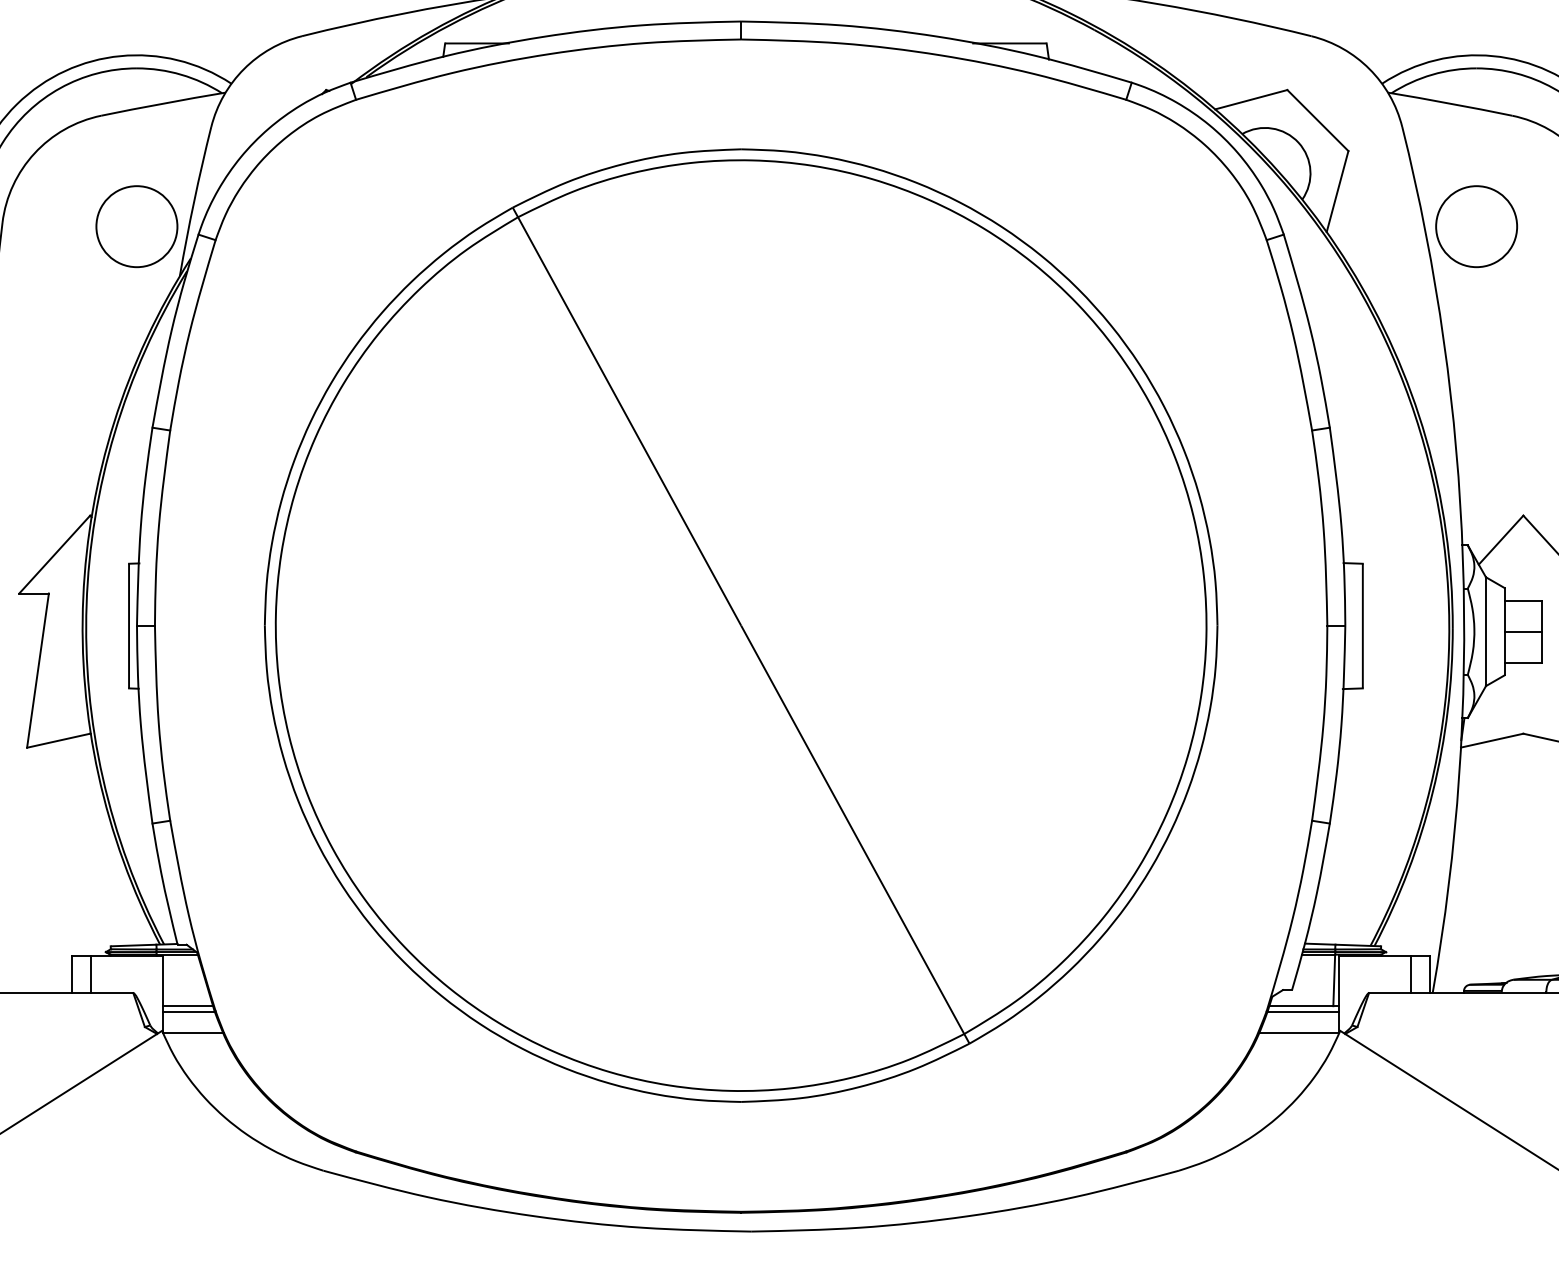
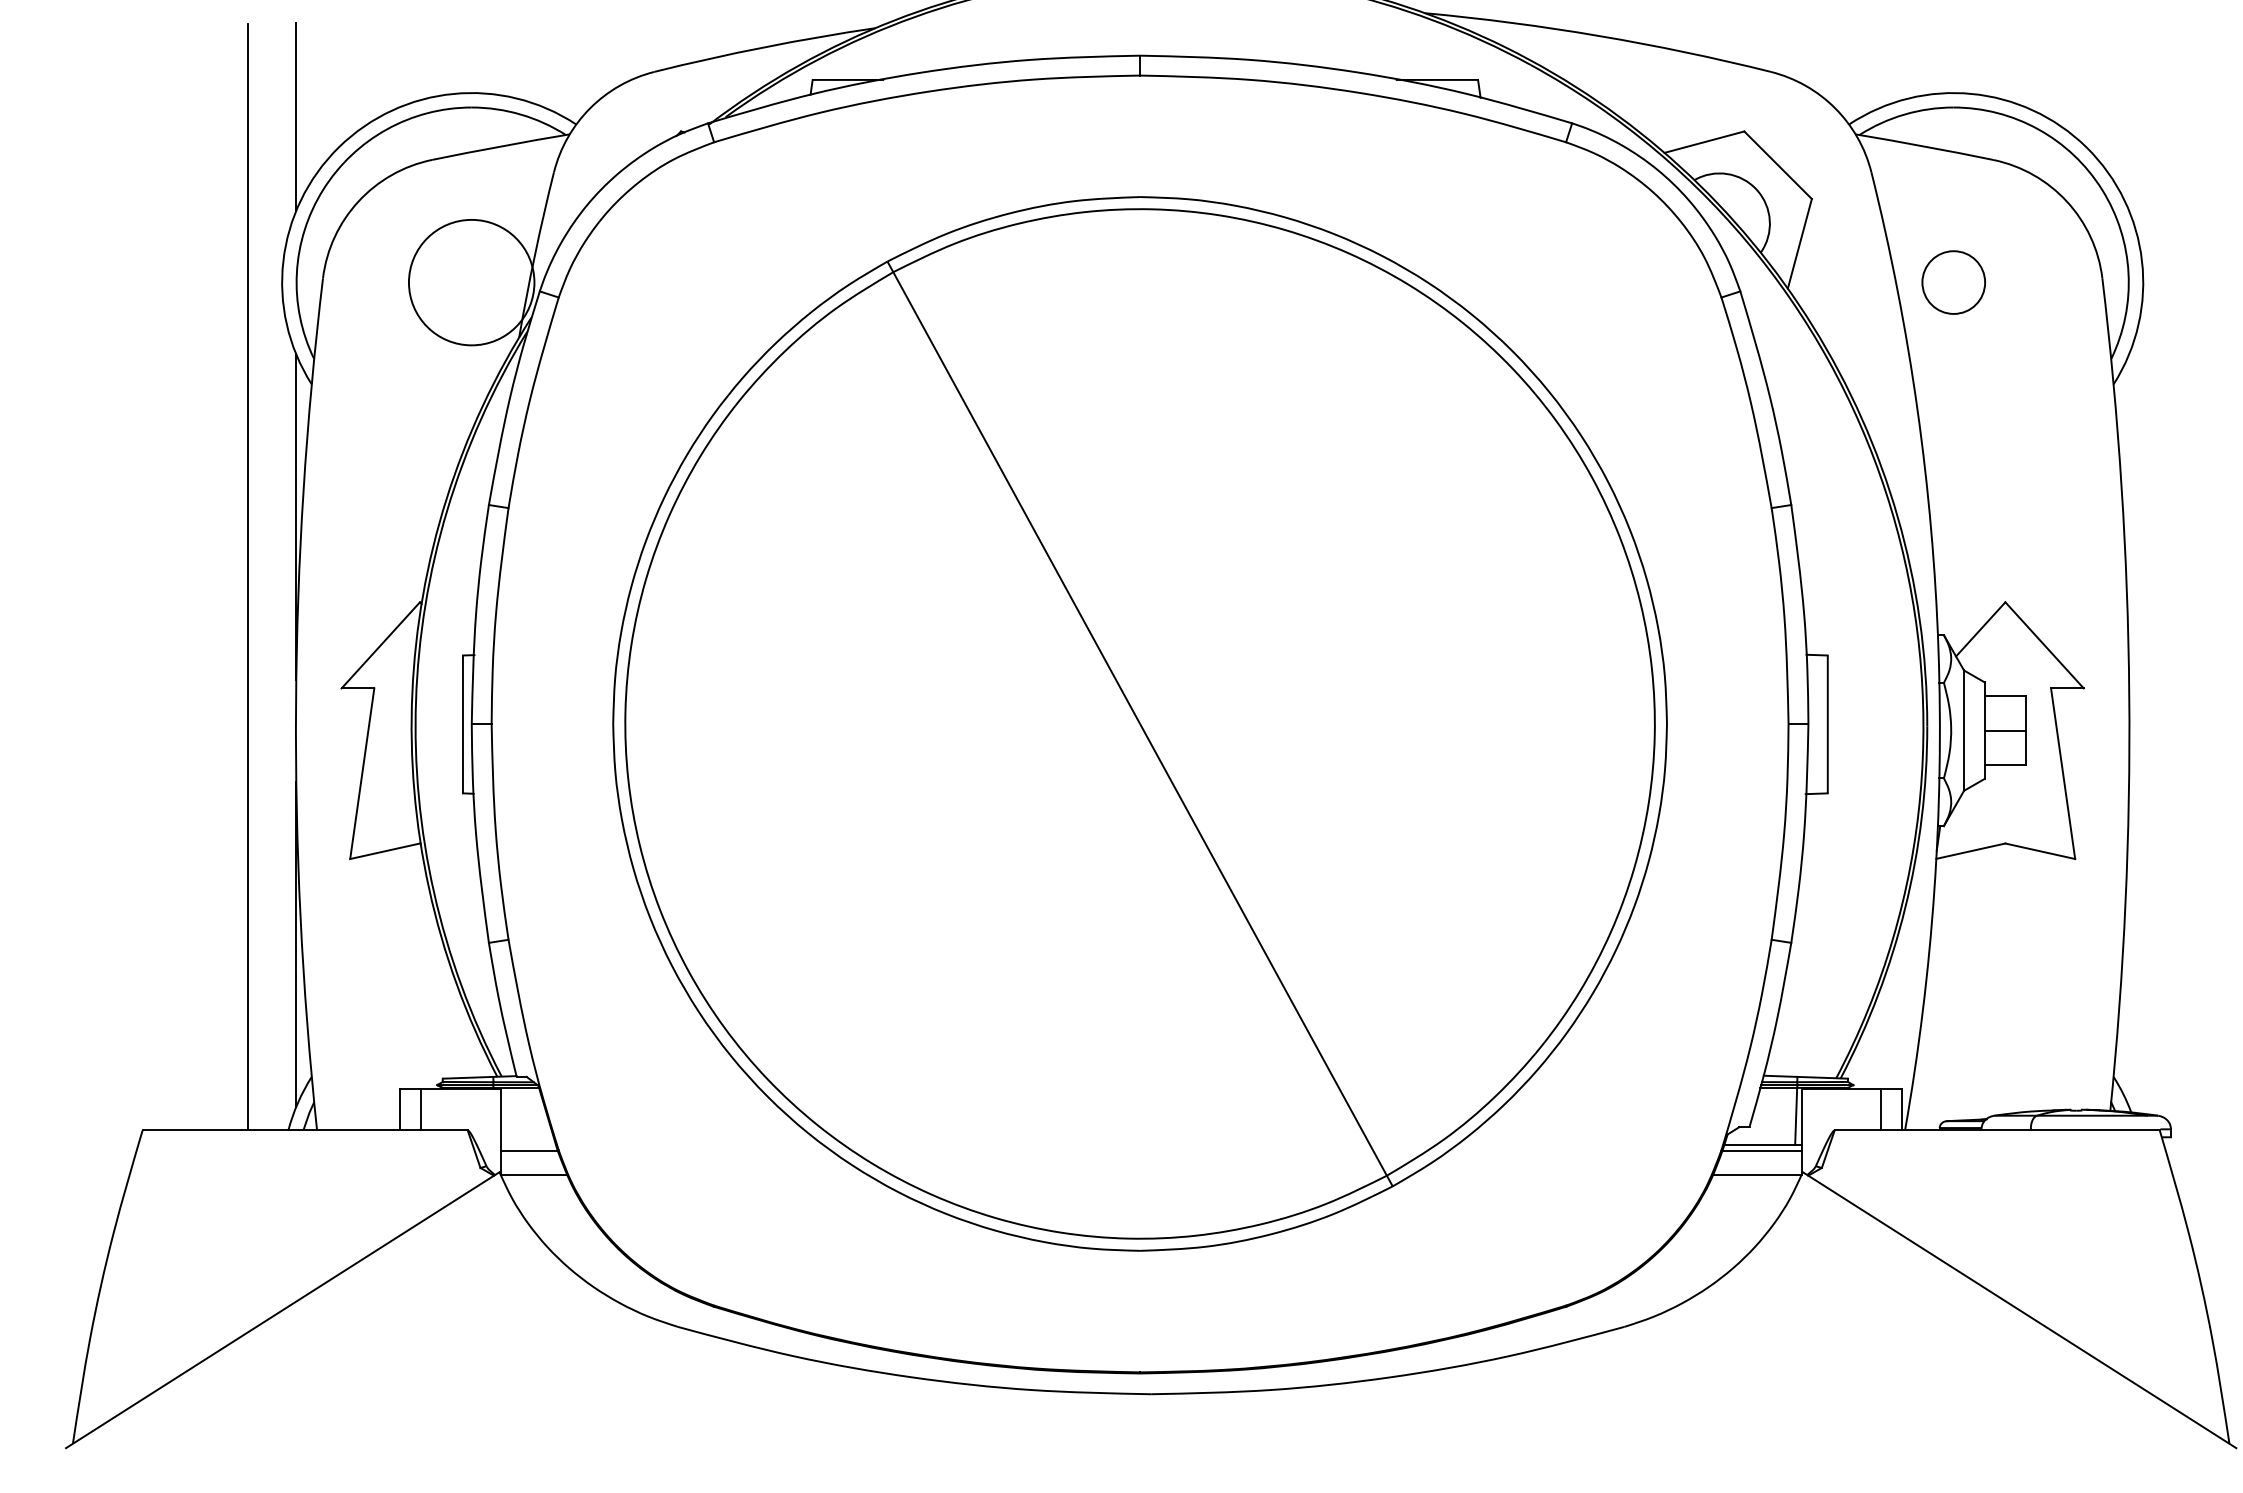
circle: (136, 226) -> (471, 282), size x1.4
circle: (1476, 226) -> (1953, 282), size x0.7
line: (187, 1005) -> (527, 1144), removed

